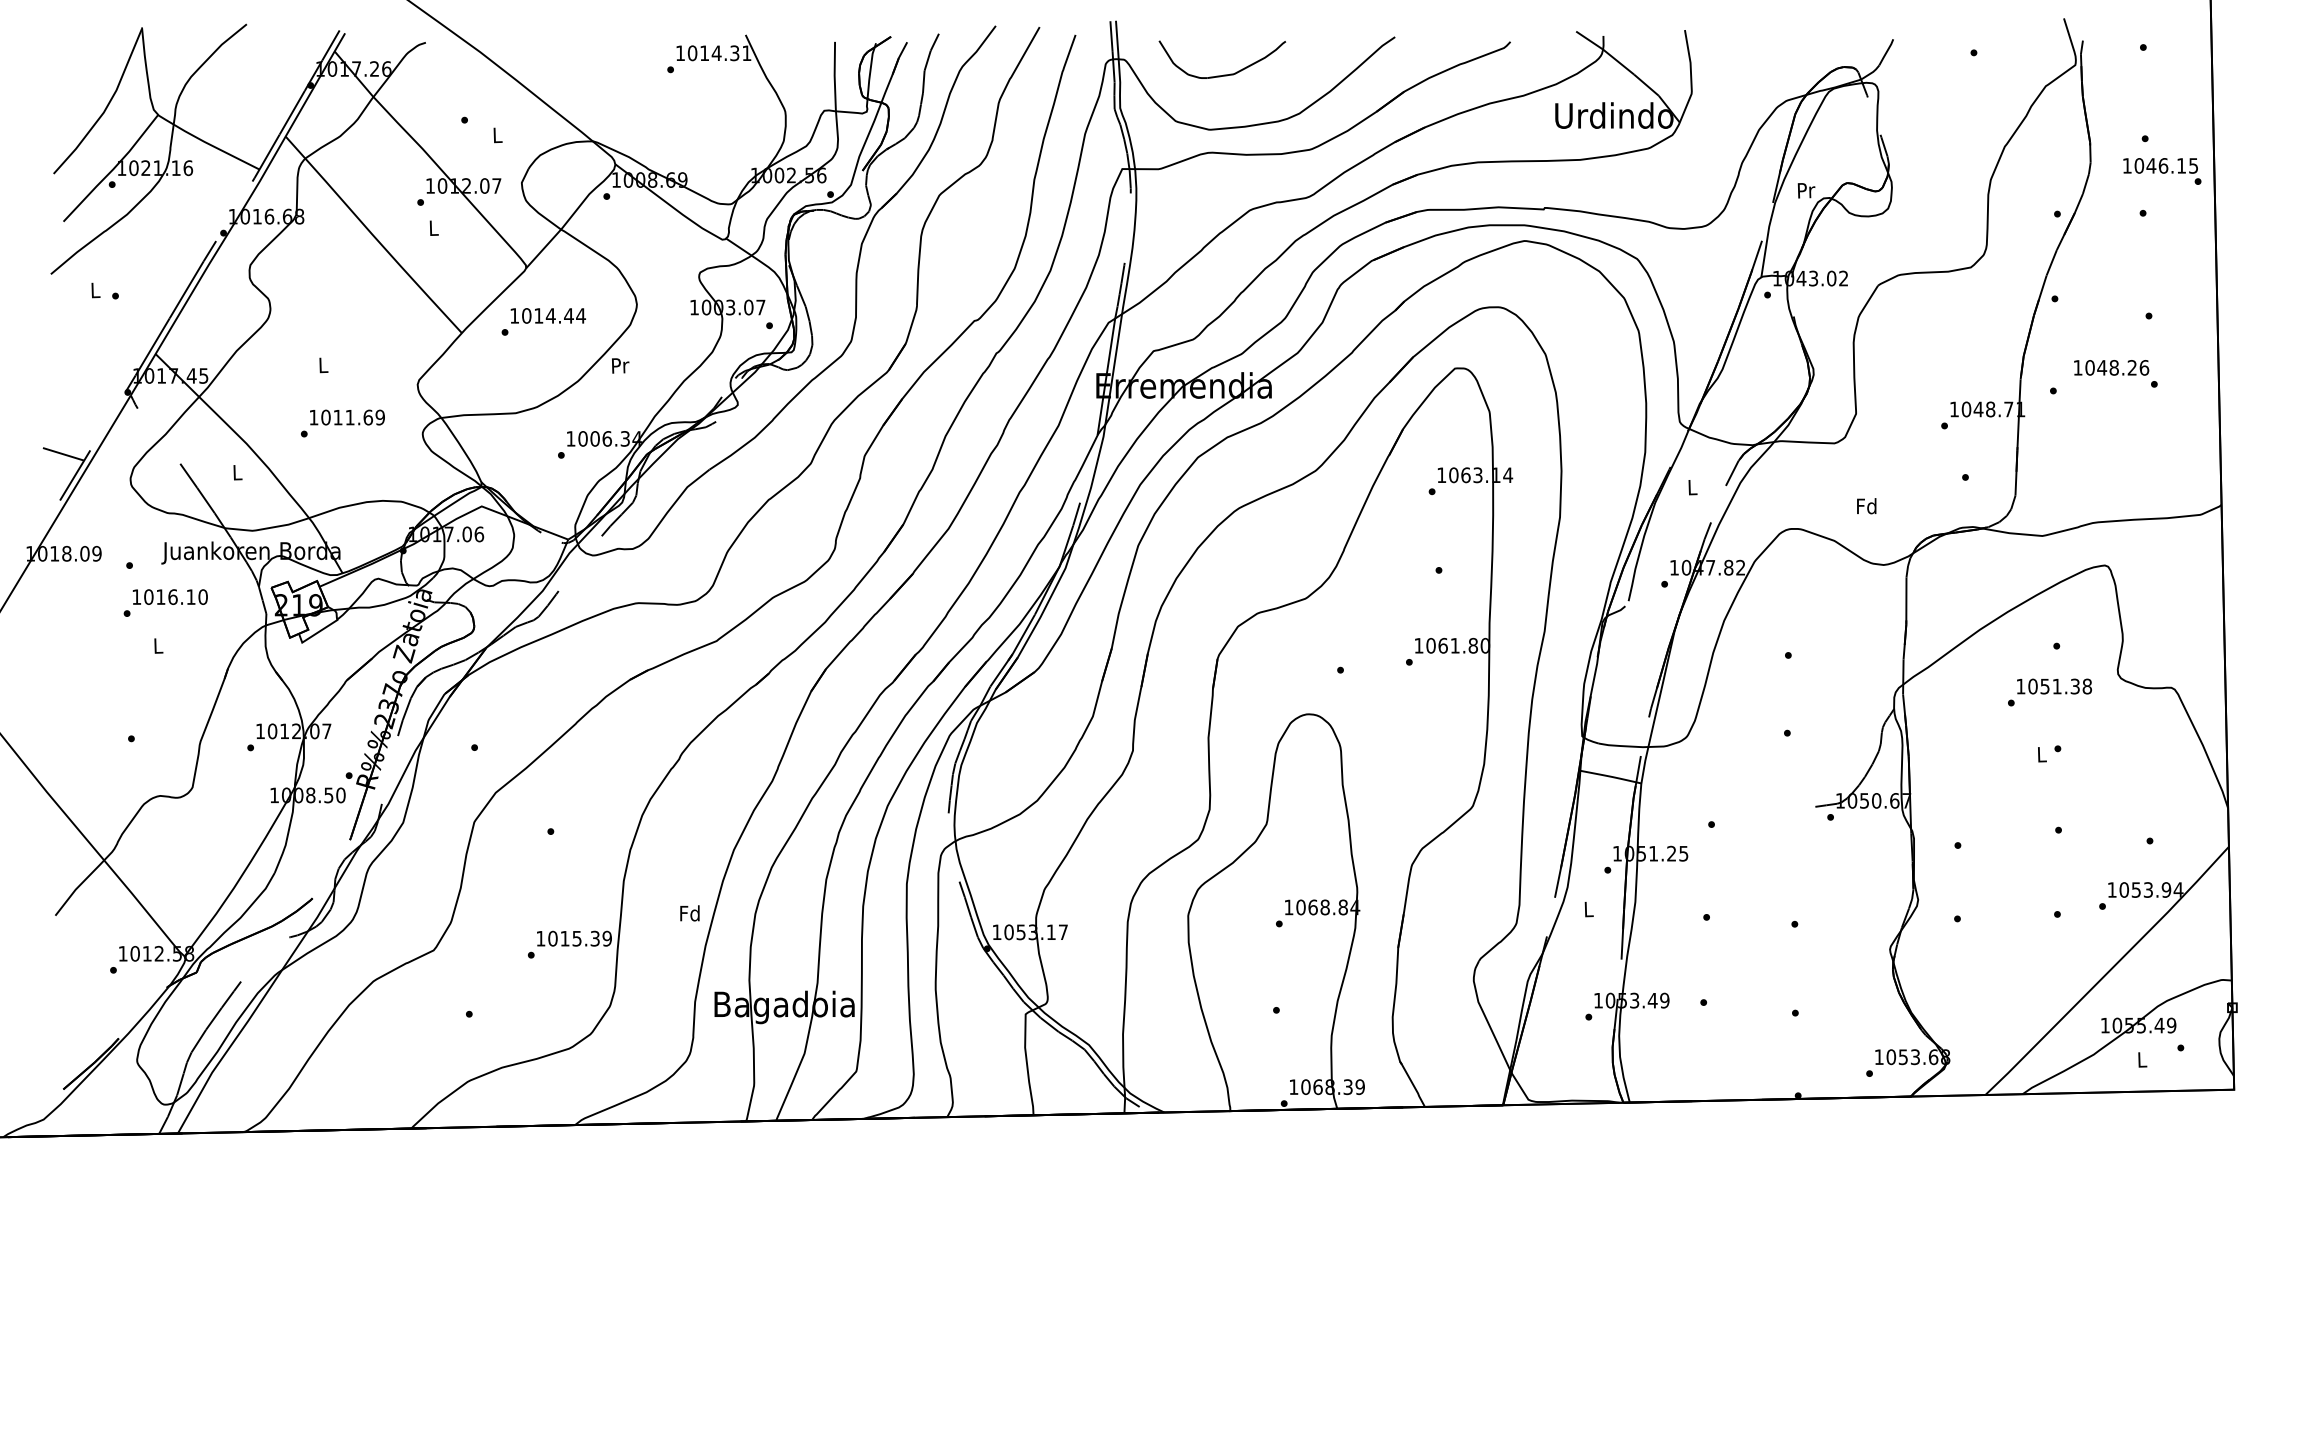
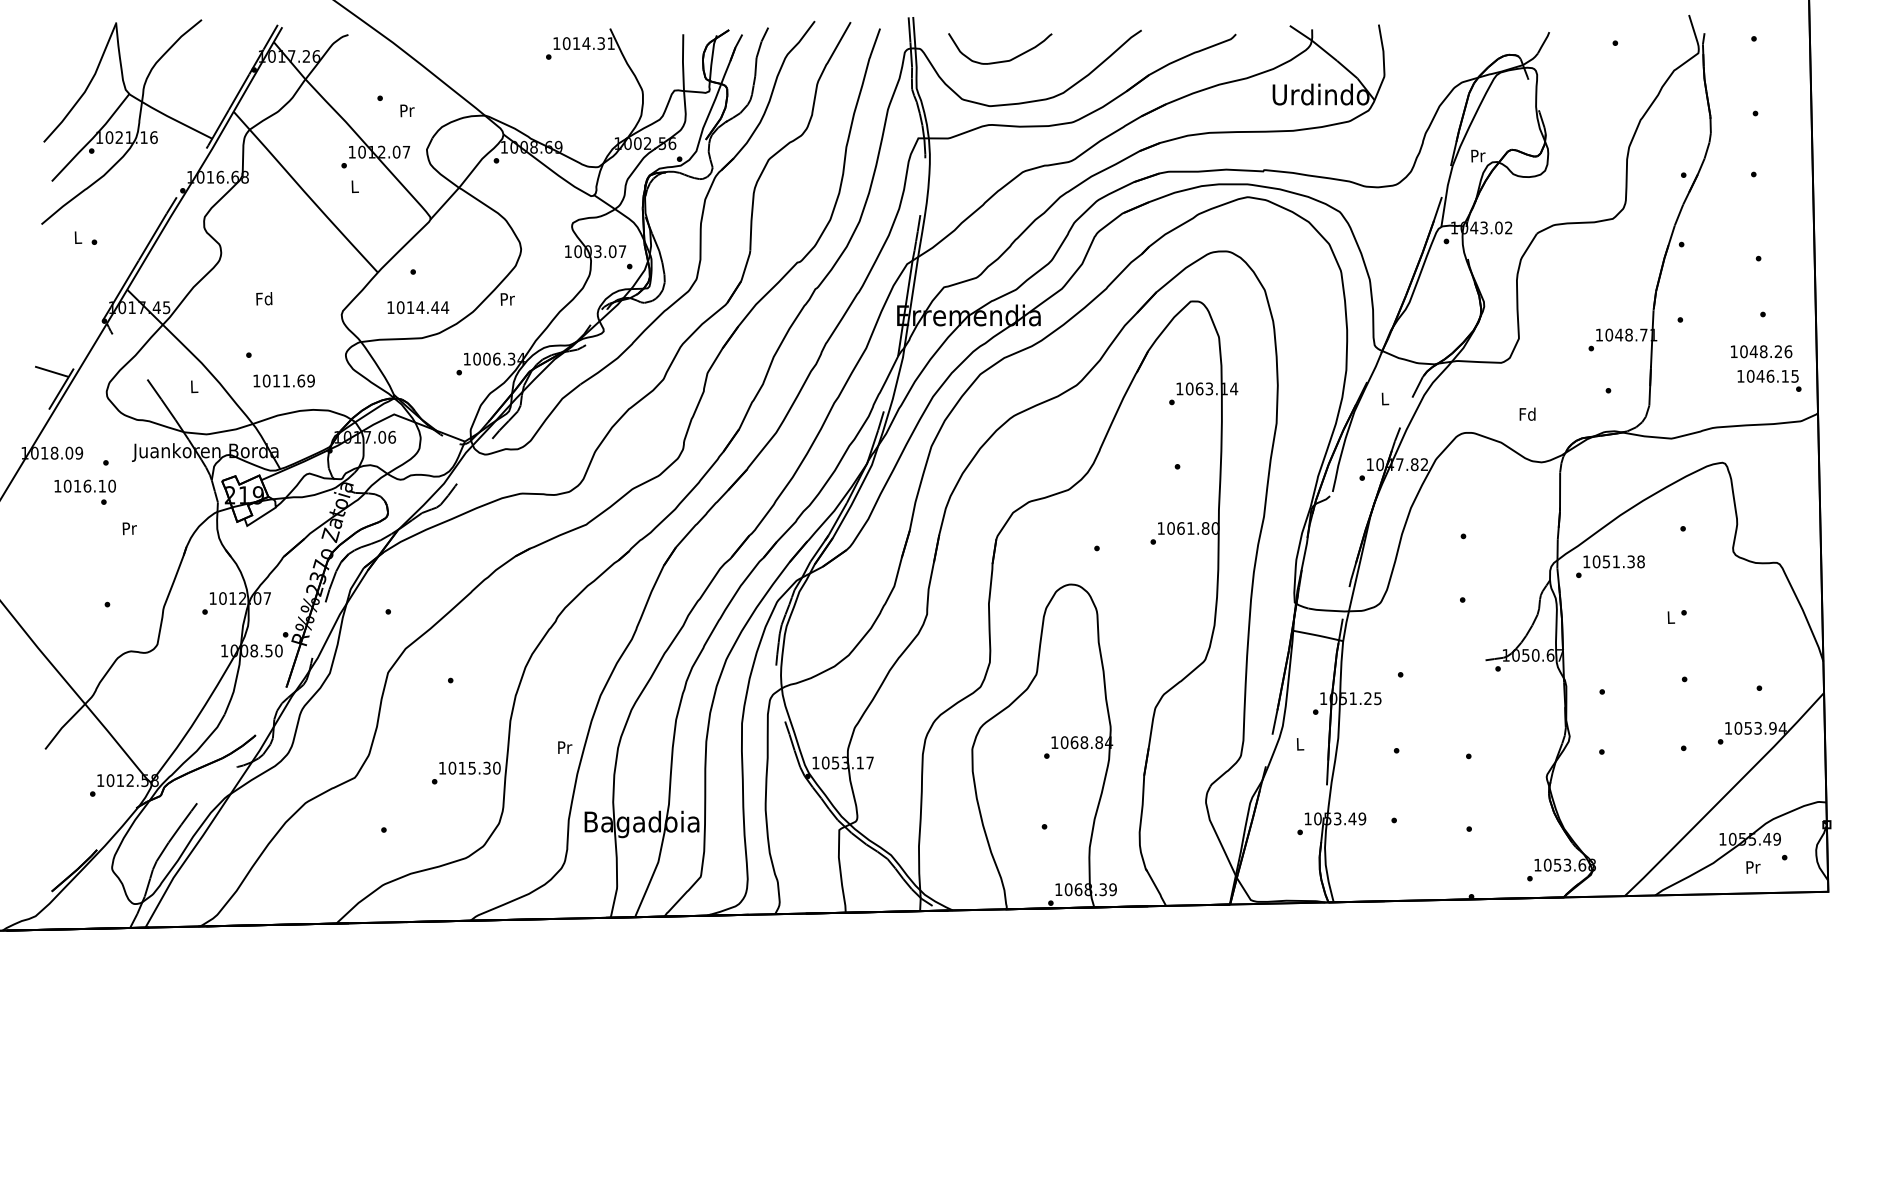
text: (497, 135) -> (407, 110), L -> Pr
text: (2162, 171) -> (1769, 380), moved
text: (547, 315) -> (417, 307), moved
text: (322, 364) -> (263, 298), L -> Fd
text: (2111, 367) -> (1761, 351), moved
text: (347, 417) -> (284, 380), moved
text: (169, 596) -> (84, 485), moved
text: (158, 645) -> (129, 528), L -> Pr
text: (2049, 692) -> (1610, 566), moved
text: (689, 913) -> (564, 747), Fd -> Pr
text: (606, 938) -> (496, 768), 1015.39 -> 1015.30
text: (2142, 1059) -> (1753, 867), L -> Pr

